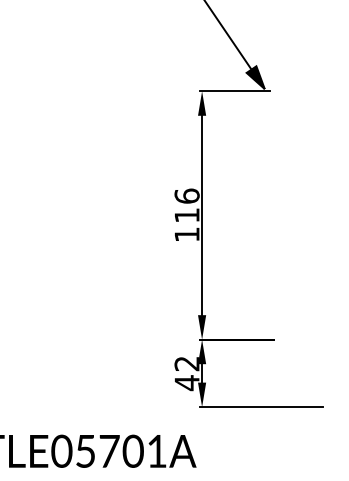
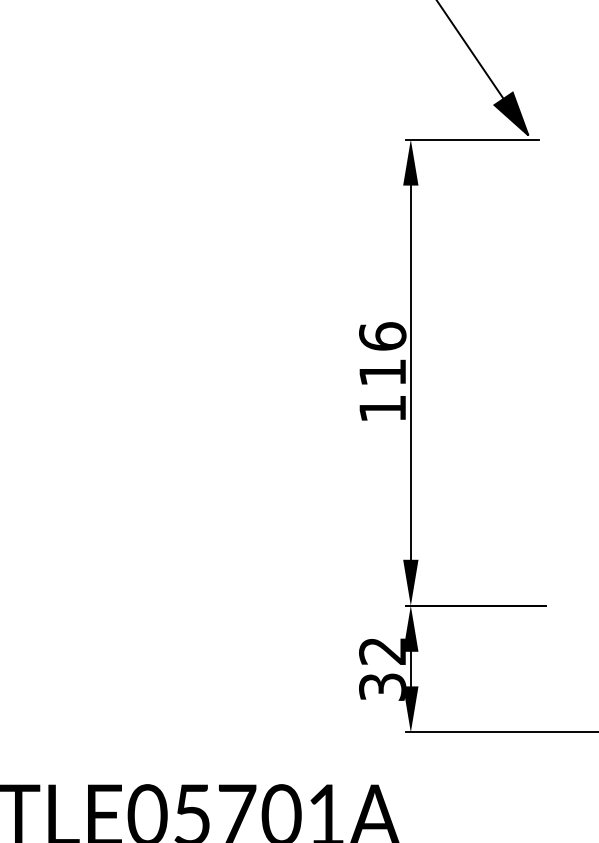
text: (186, 383) -> (381, 688), 42 -> 32

